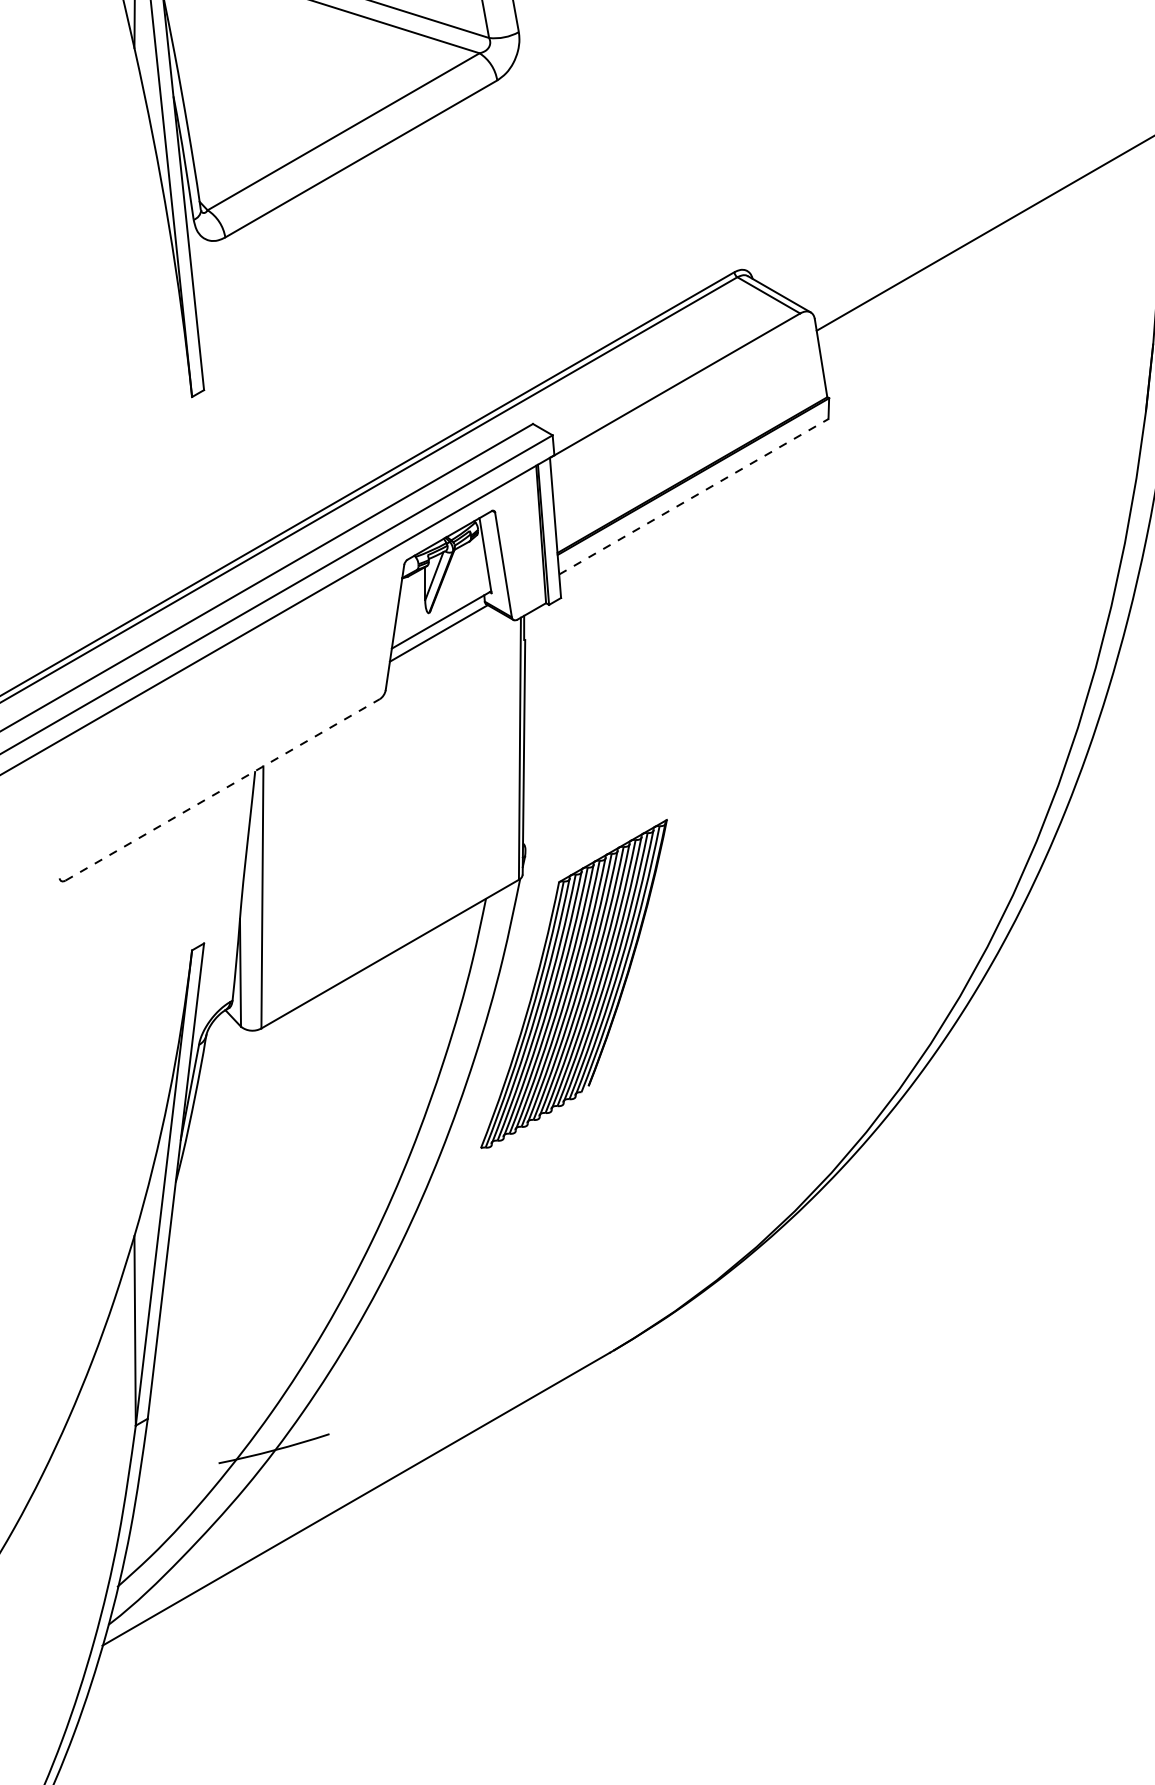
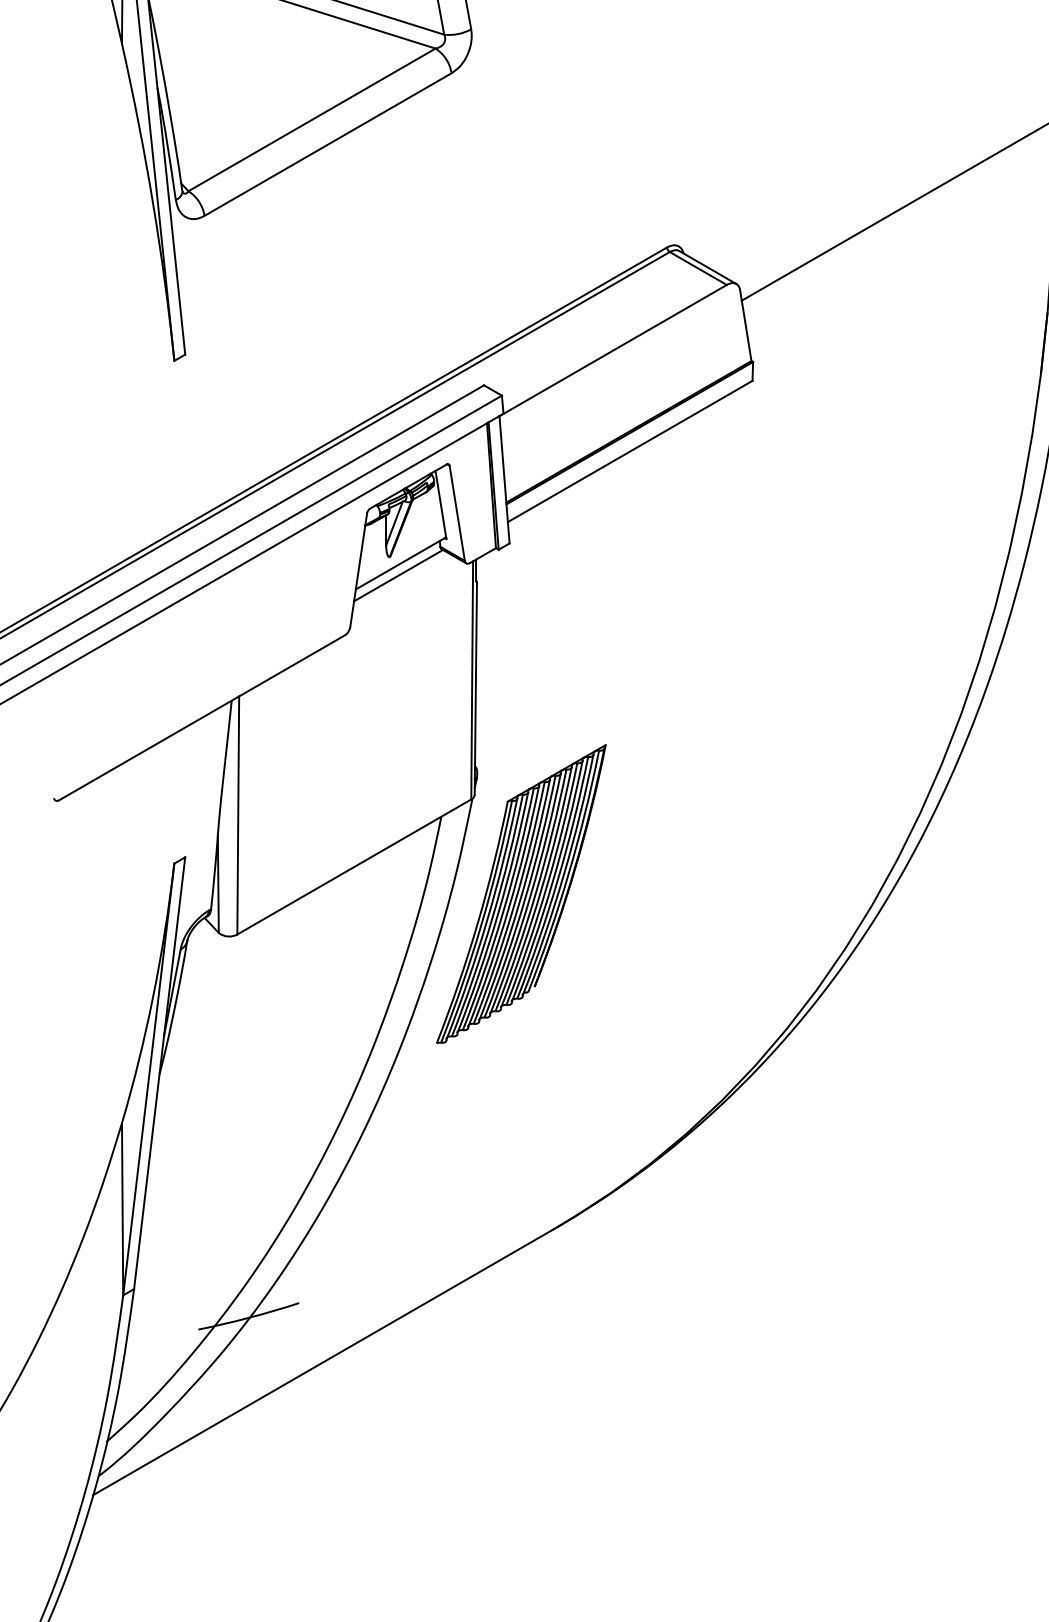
line: (694, 496) -> (630, 451), dashed -> solid
line: (223, 789) -> (202, 717), dashed -> solid

